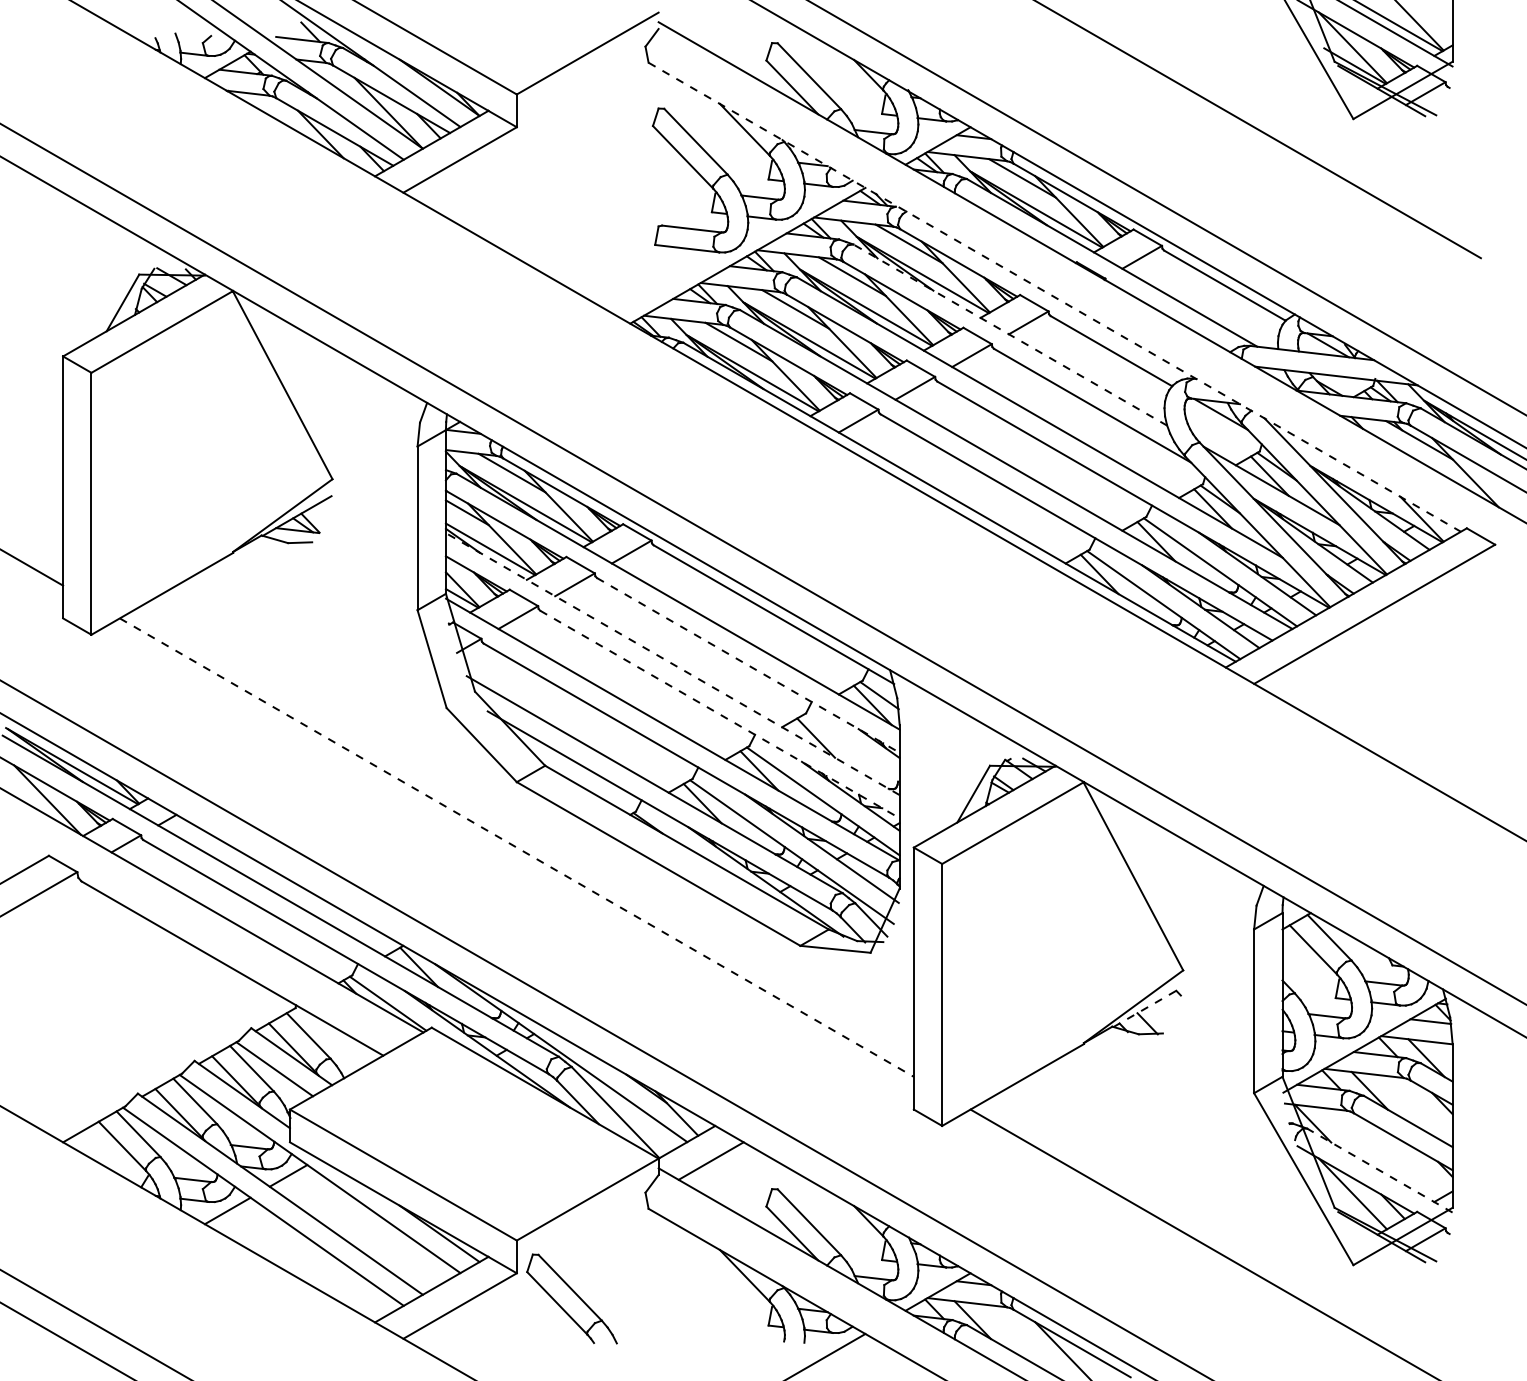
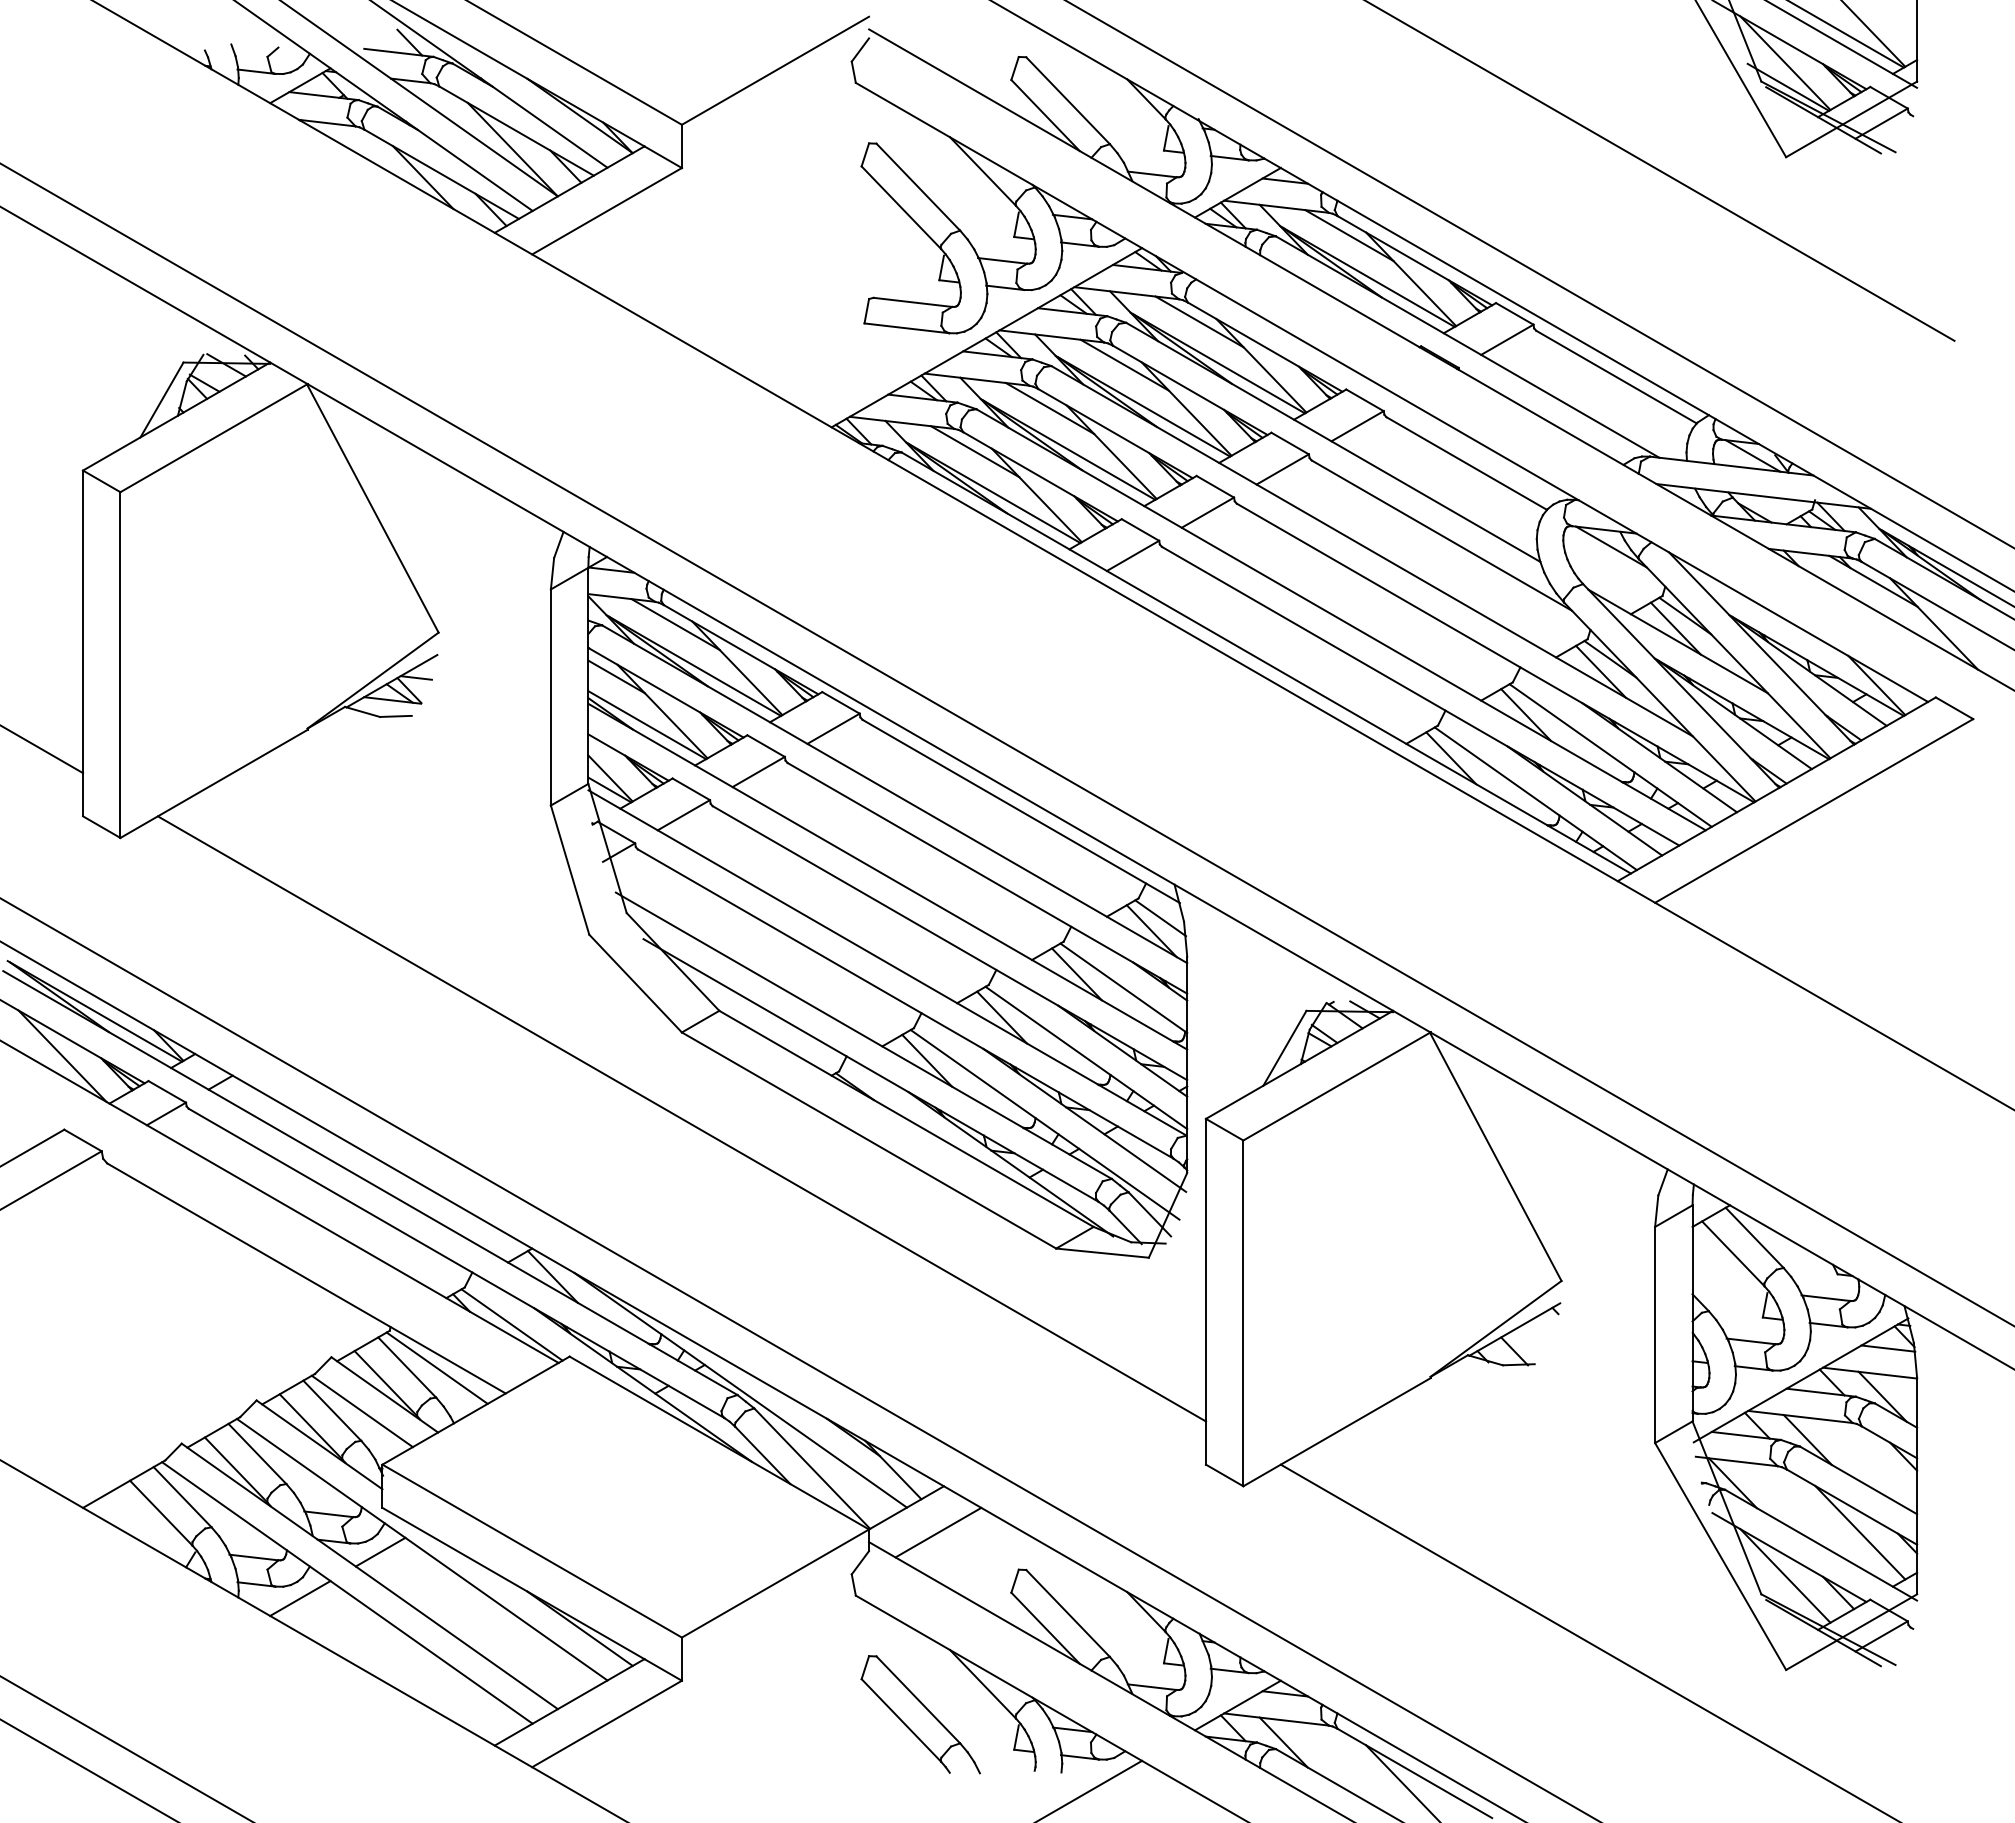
line: (1055, 297) -> (1392, 392), dashed -> solid
line: (1009, 335) -> (1332, 442), dashed -> solid
line: (315, 513) -> (415, 677), added
line: (672, 663) -> (887, 876), dashed -> solid
line: (748, 665) -> (987, 878), dashed -> solid
line: (719, 714) -> (949, 943), dashed -> solid
line: (851, 748) -> (1123, 988), added
line: (517, 848) -> (682, 1119), dashed -> solid
line: (1148, 1007) -> (1515, 1329), dashed -> solid
line: (330, 1035) -> (436, 1367), added
line: (1409, 1160) -> (1860, 1532), added
line: (1380, 1170) -> (1821, 1545), dashed -> solid
part: (571, 1298) -> (920, 1714), moved

